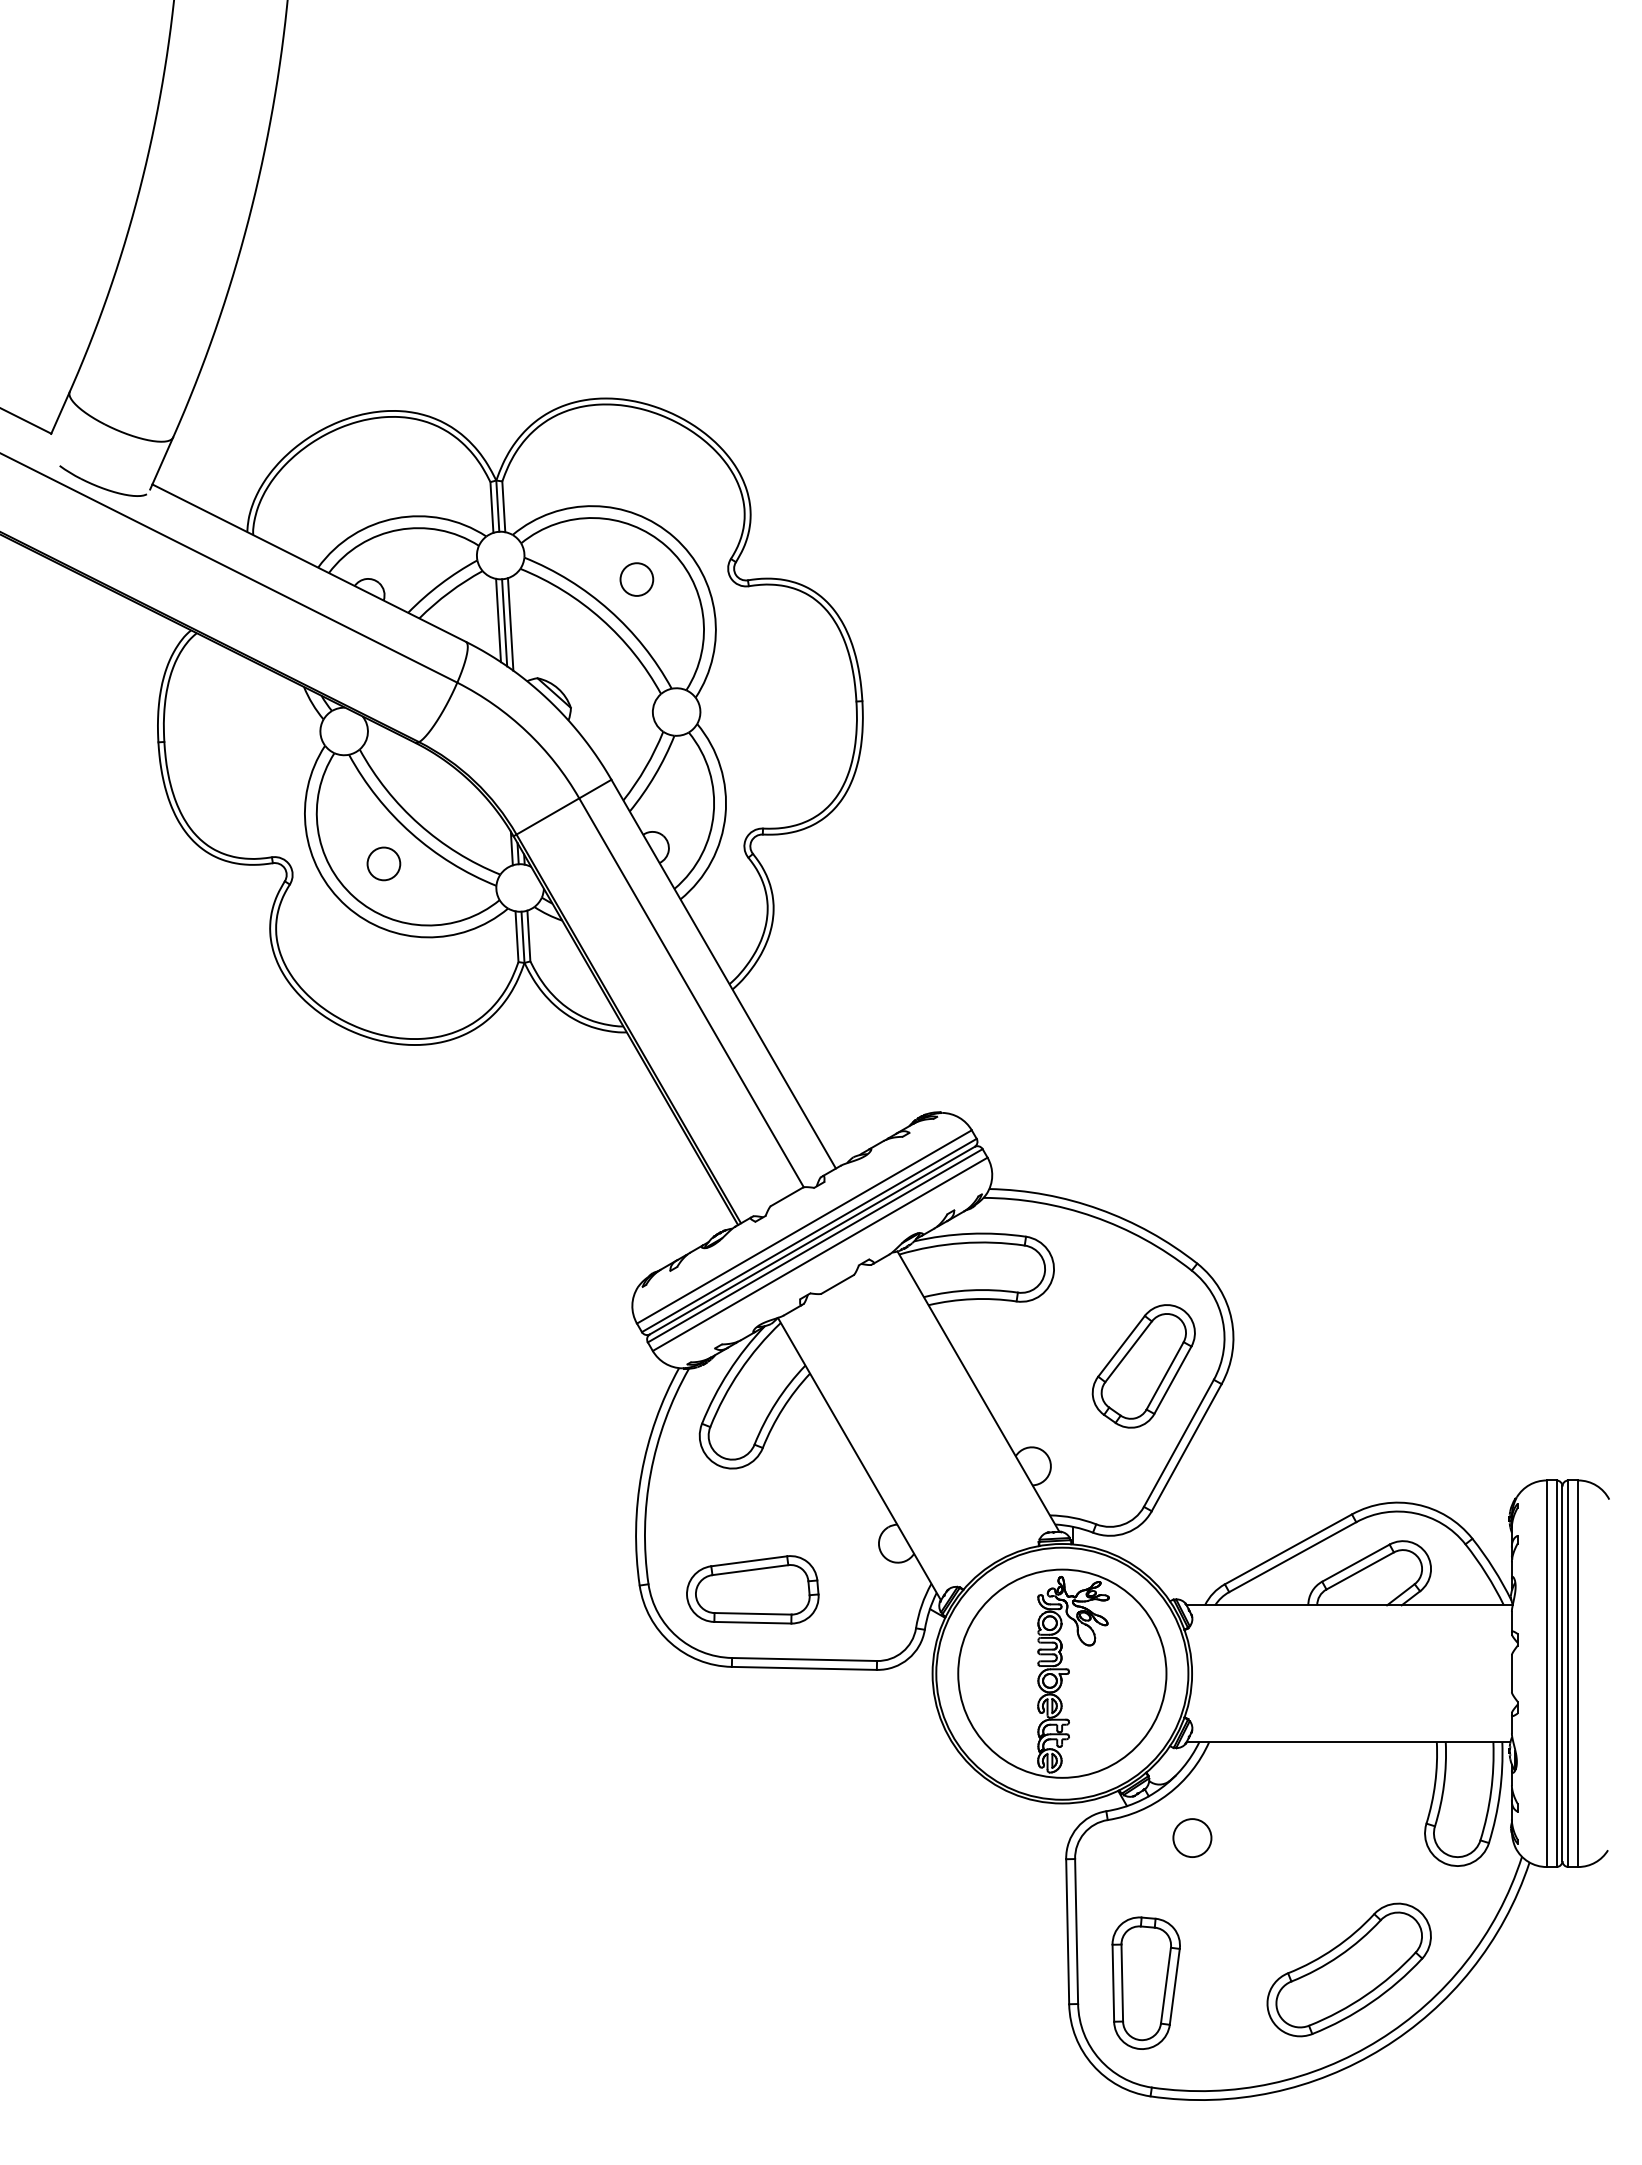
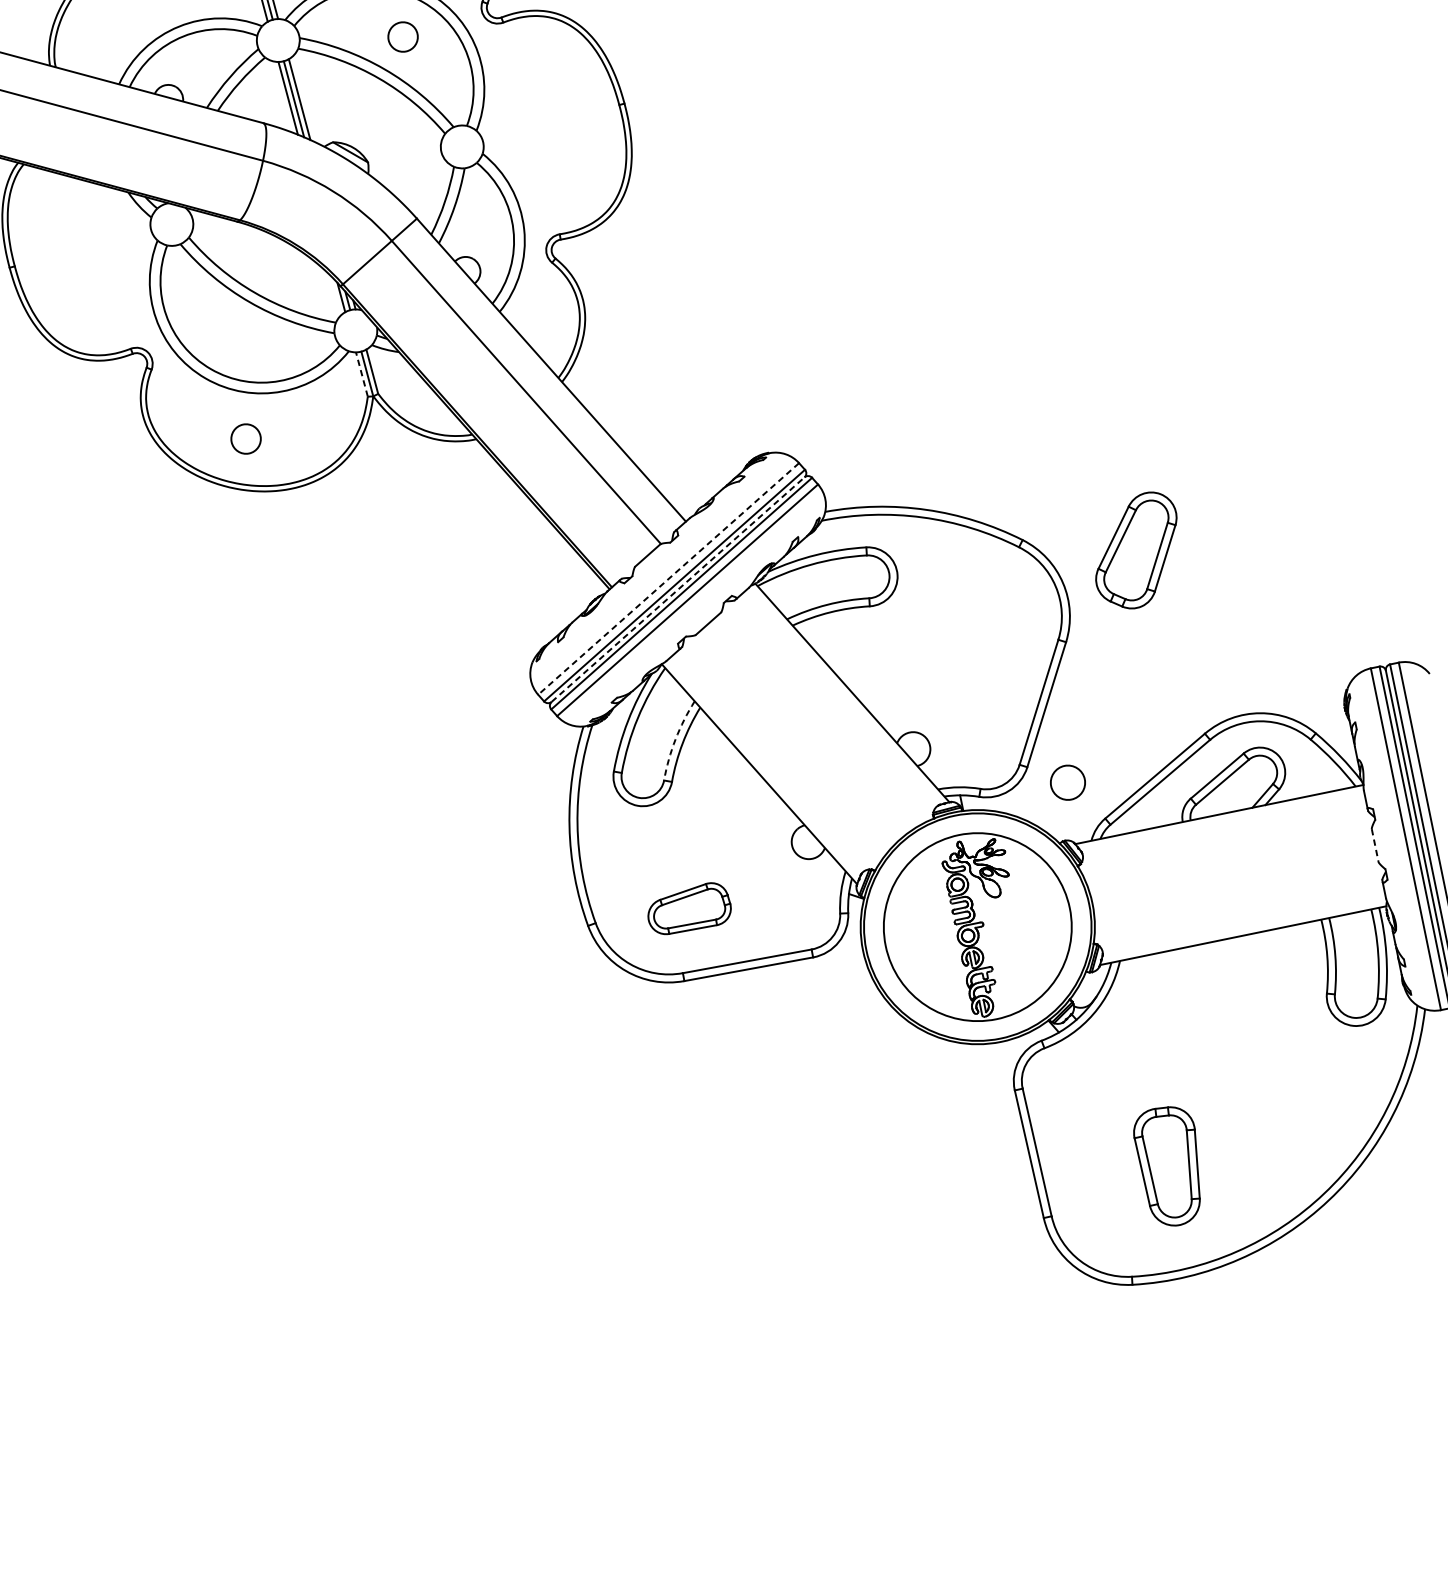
circle: (383, 863) -> (245, 438), moved
line: (516, 936) -> (361, 374), solid -> dashed
line: (803, 1227) -> (667, 579), solid -> dashed
line: (812, 1240) -> (678, 589), solid -> dashed
part: (1143, 1366) -> (1136, 551), moved
arc: (776, 1402) -> (675, 739), solid -> dashed
part: (752, 1589) -> (688, 908), size x0.7
line: (1511, 1673) -> (1374, 845), solid -> dashed
circle: (1192, 1837) -> (1067, 782), moved
part: (1348, 1969) -> (1284, 1136), removed
part: (1145, 1982) -> (1170, 1165), moved

